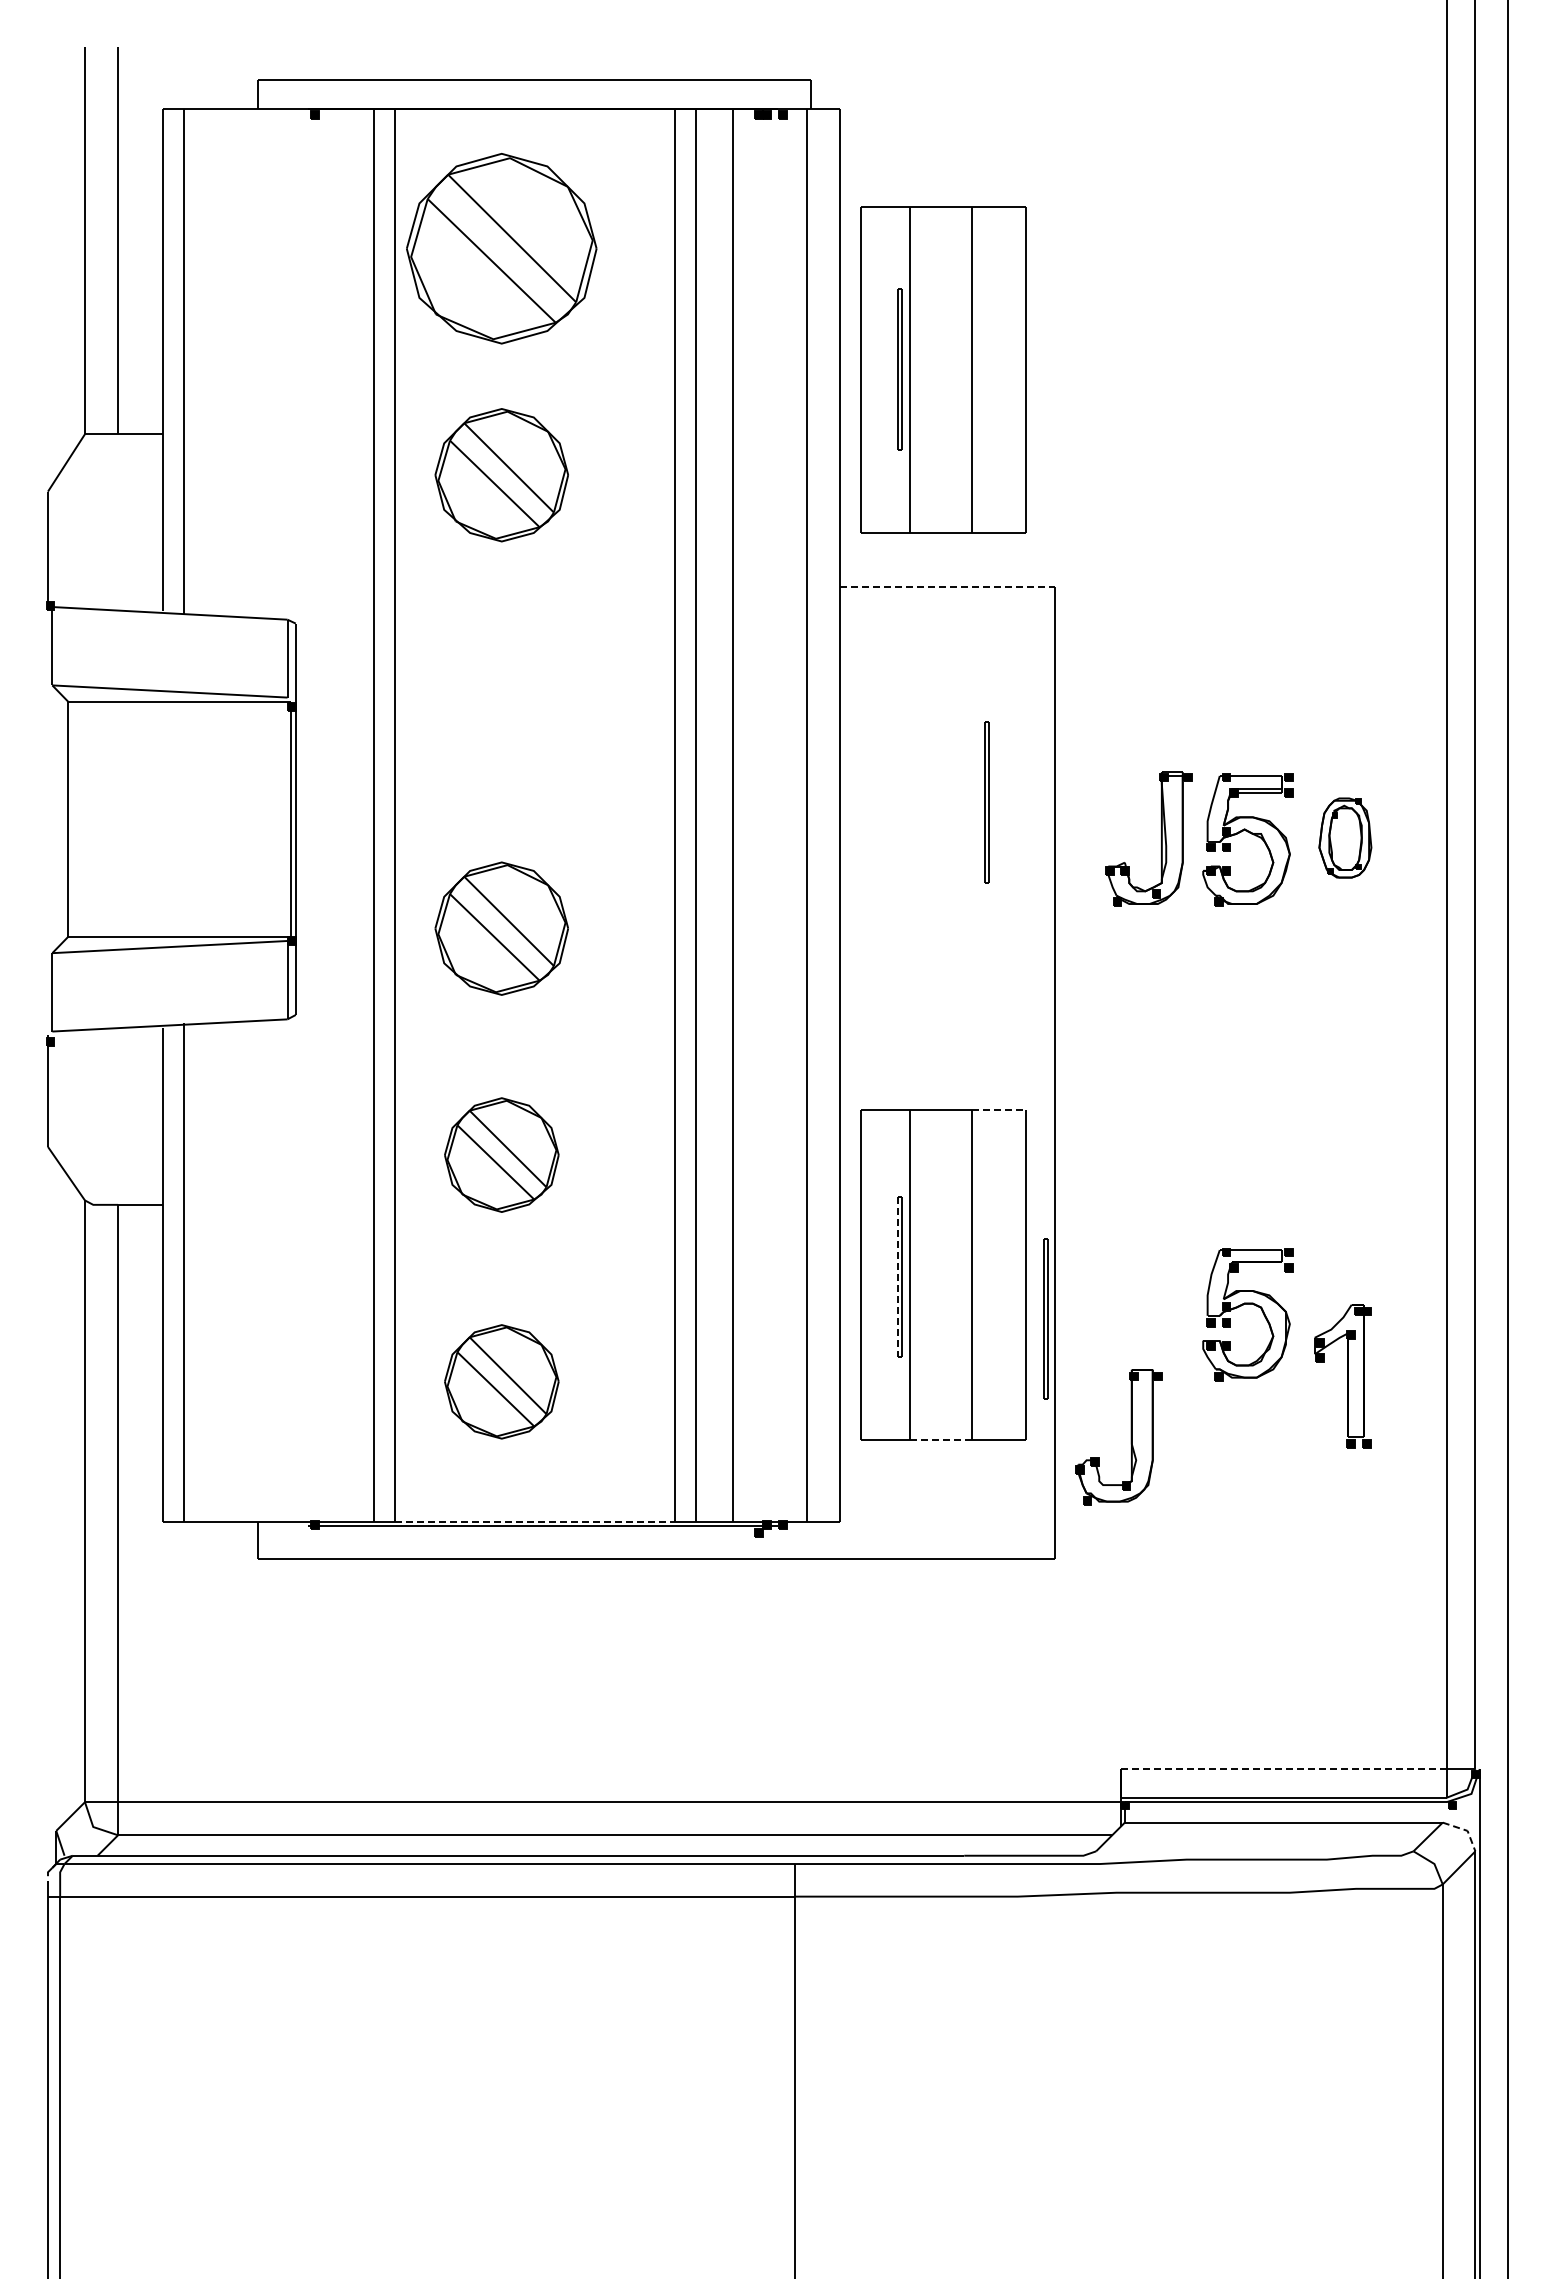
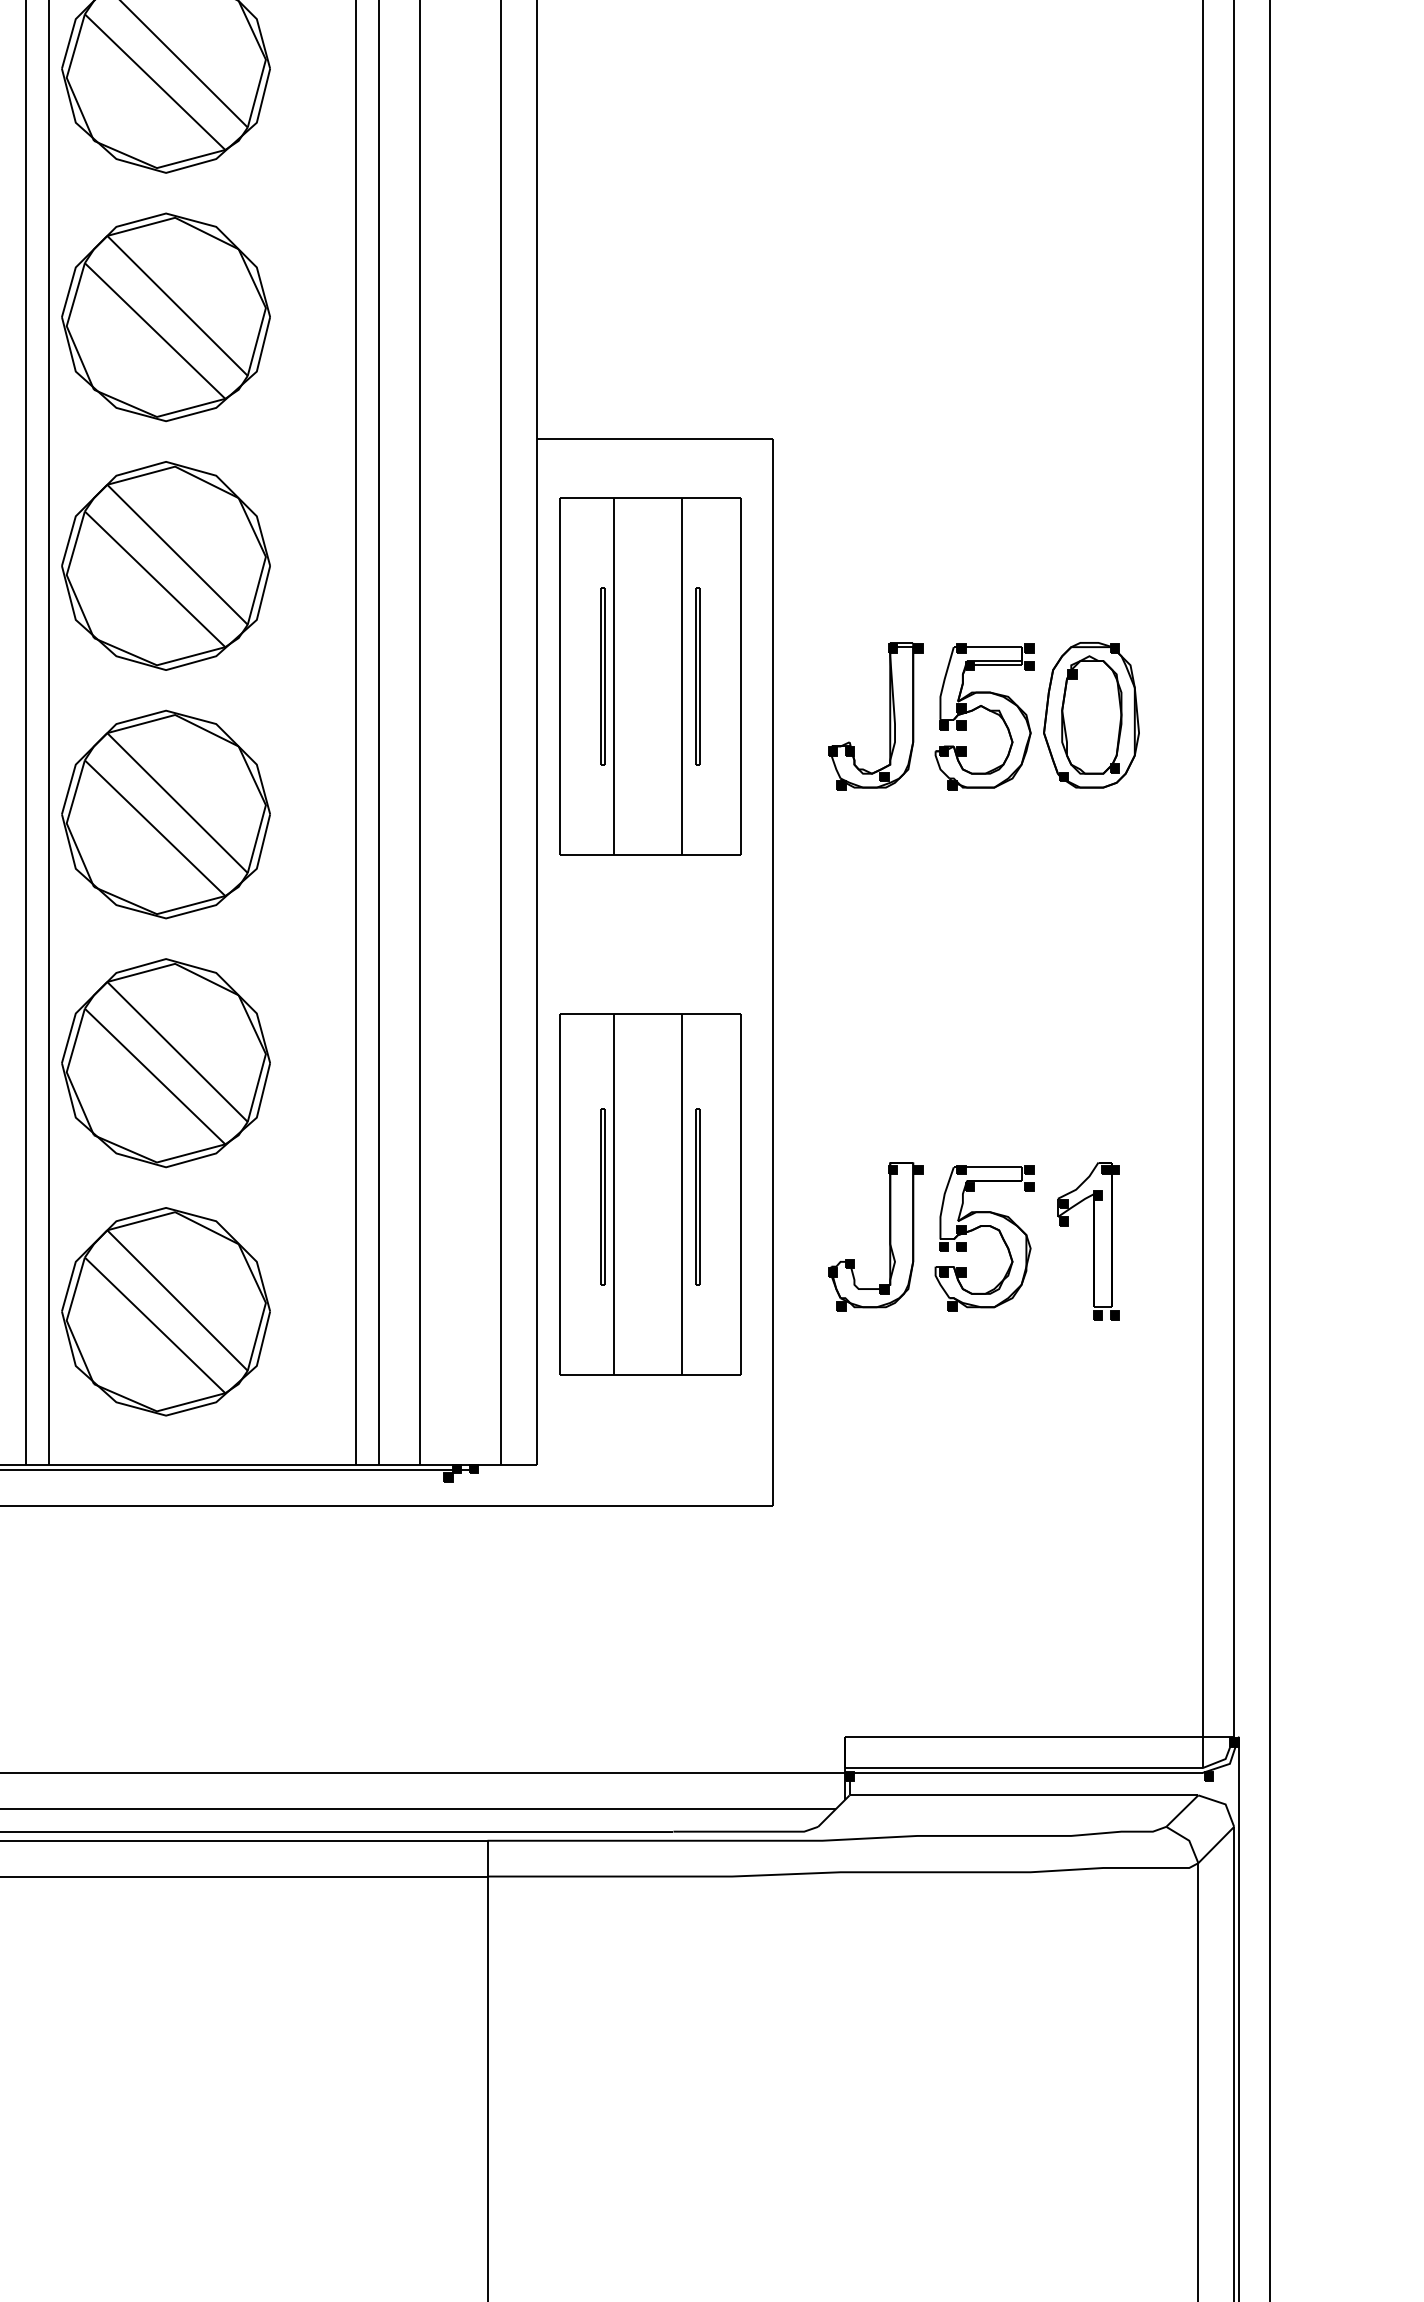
part: (943, 369) -> (650, 676), moved
part: (501, 474) -> (165, 316), size x1.43
line: (947, 586) -> (655, 439), dashed -> solid
part: (501, 701) -> (165, 565), added
part: (1345, 837) -> (1091, 714), size x1.67
part: (501, 928) -> (165, 814), size x1.43
line: (999, 1109) -> (712, 1013), dashed -> solid
part: (501, 1154) -> (165, 1062), size x1.67
line: (897, 1277) -> (600, 1197), dashed -> solid
part: (1045, 1318) -> (697, 1196), moved
part: (1342, 1376) -> (1088, 1241), moved
part: (501, 1381) -> (165, 1311), size x1.67
part: (1130, 1437) -> (888, 1236), moved
line: (941, 1439) -> (648, 1375), dashed -> solid
line: (535, 1521) -> (203, 1465), dashed -> solid
line: (1283, 1769) -> (1023, 1737), dashed -> solid
line: (1465, 1830) -> (1223, 1803), dashed -> solid

